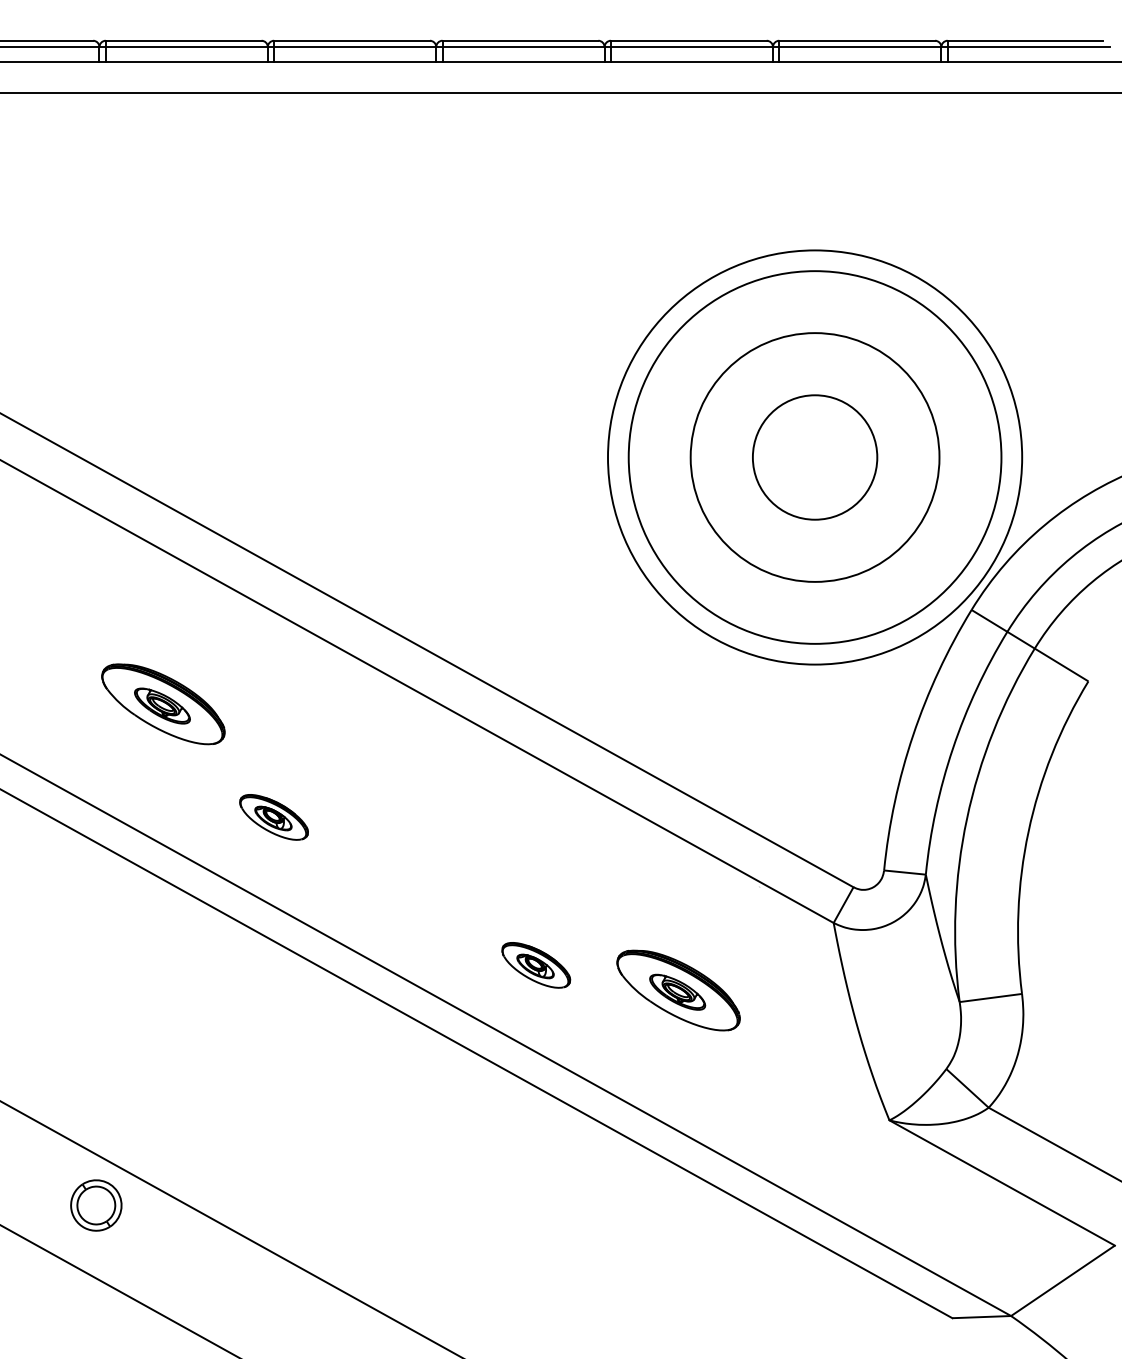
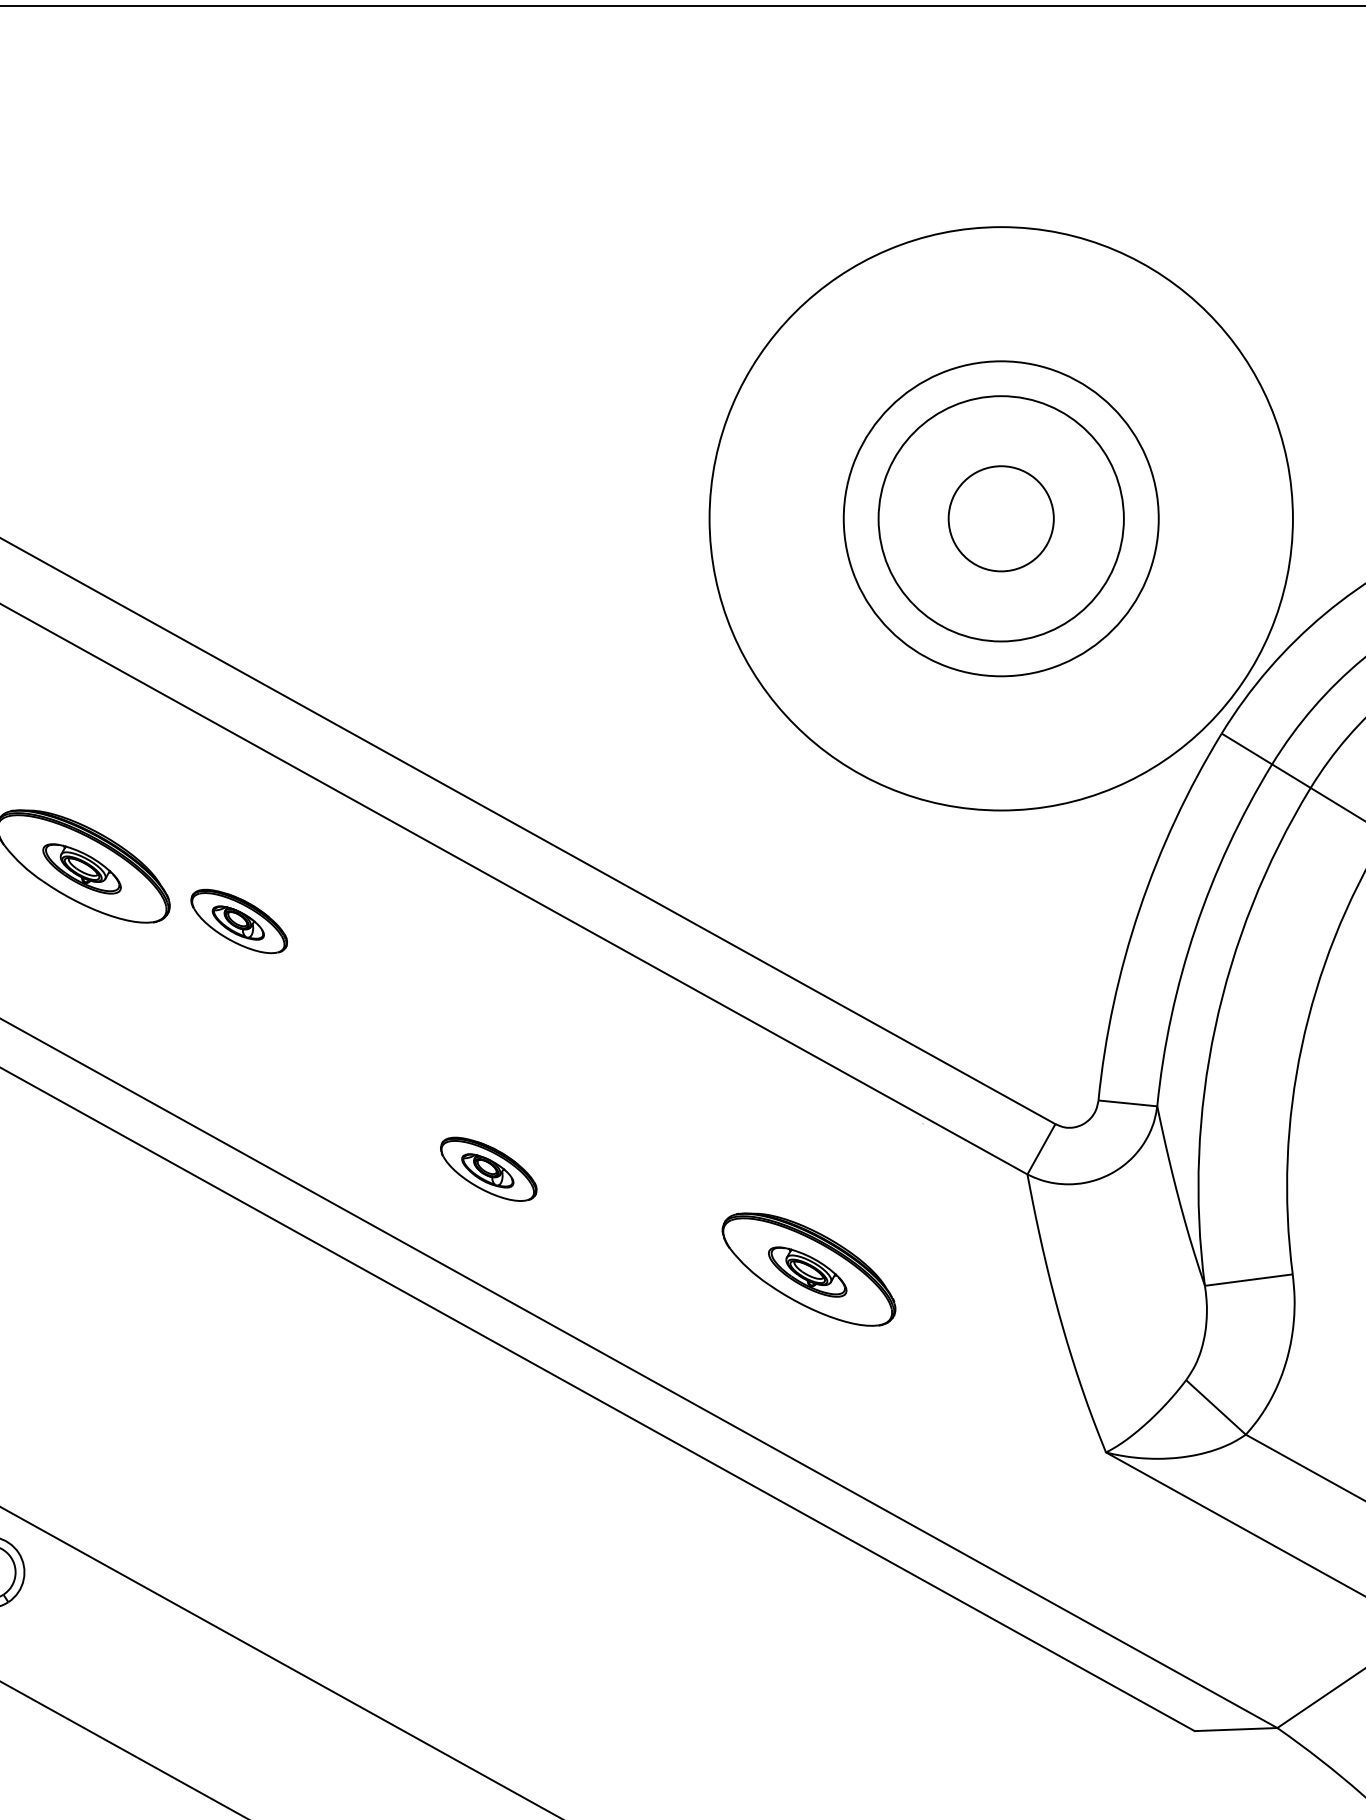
circle: (814, 457) -> (1000, 518), size x0.6
circle: (814, 457) -> (1000, 518), size x0.6
circle: (814, 457) -> (1000, 518), size x0.7
part: (273, 817) -> (238, 921), moved
part: (536, 965) -> (489, 1169), moved

